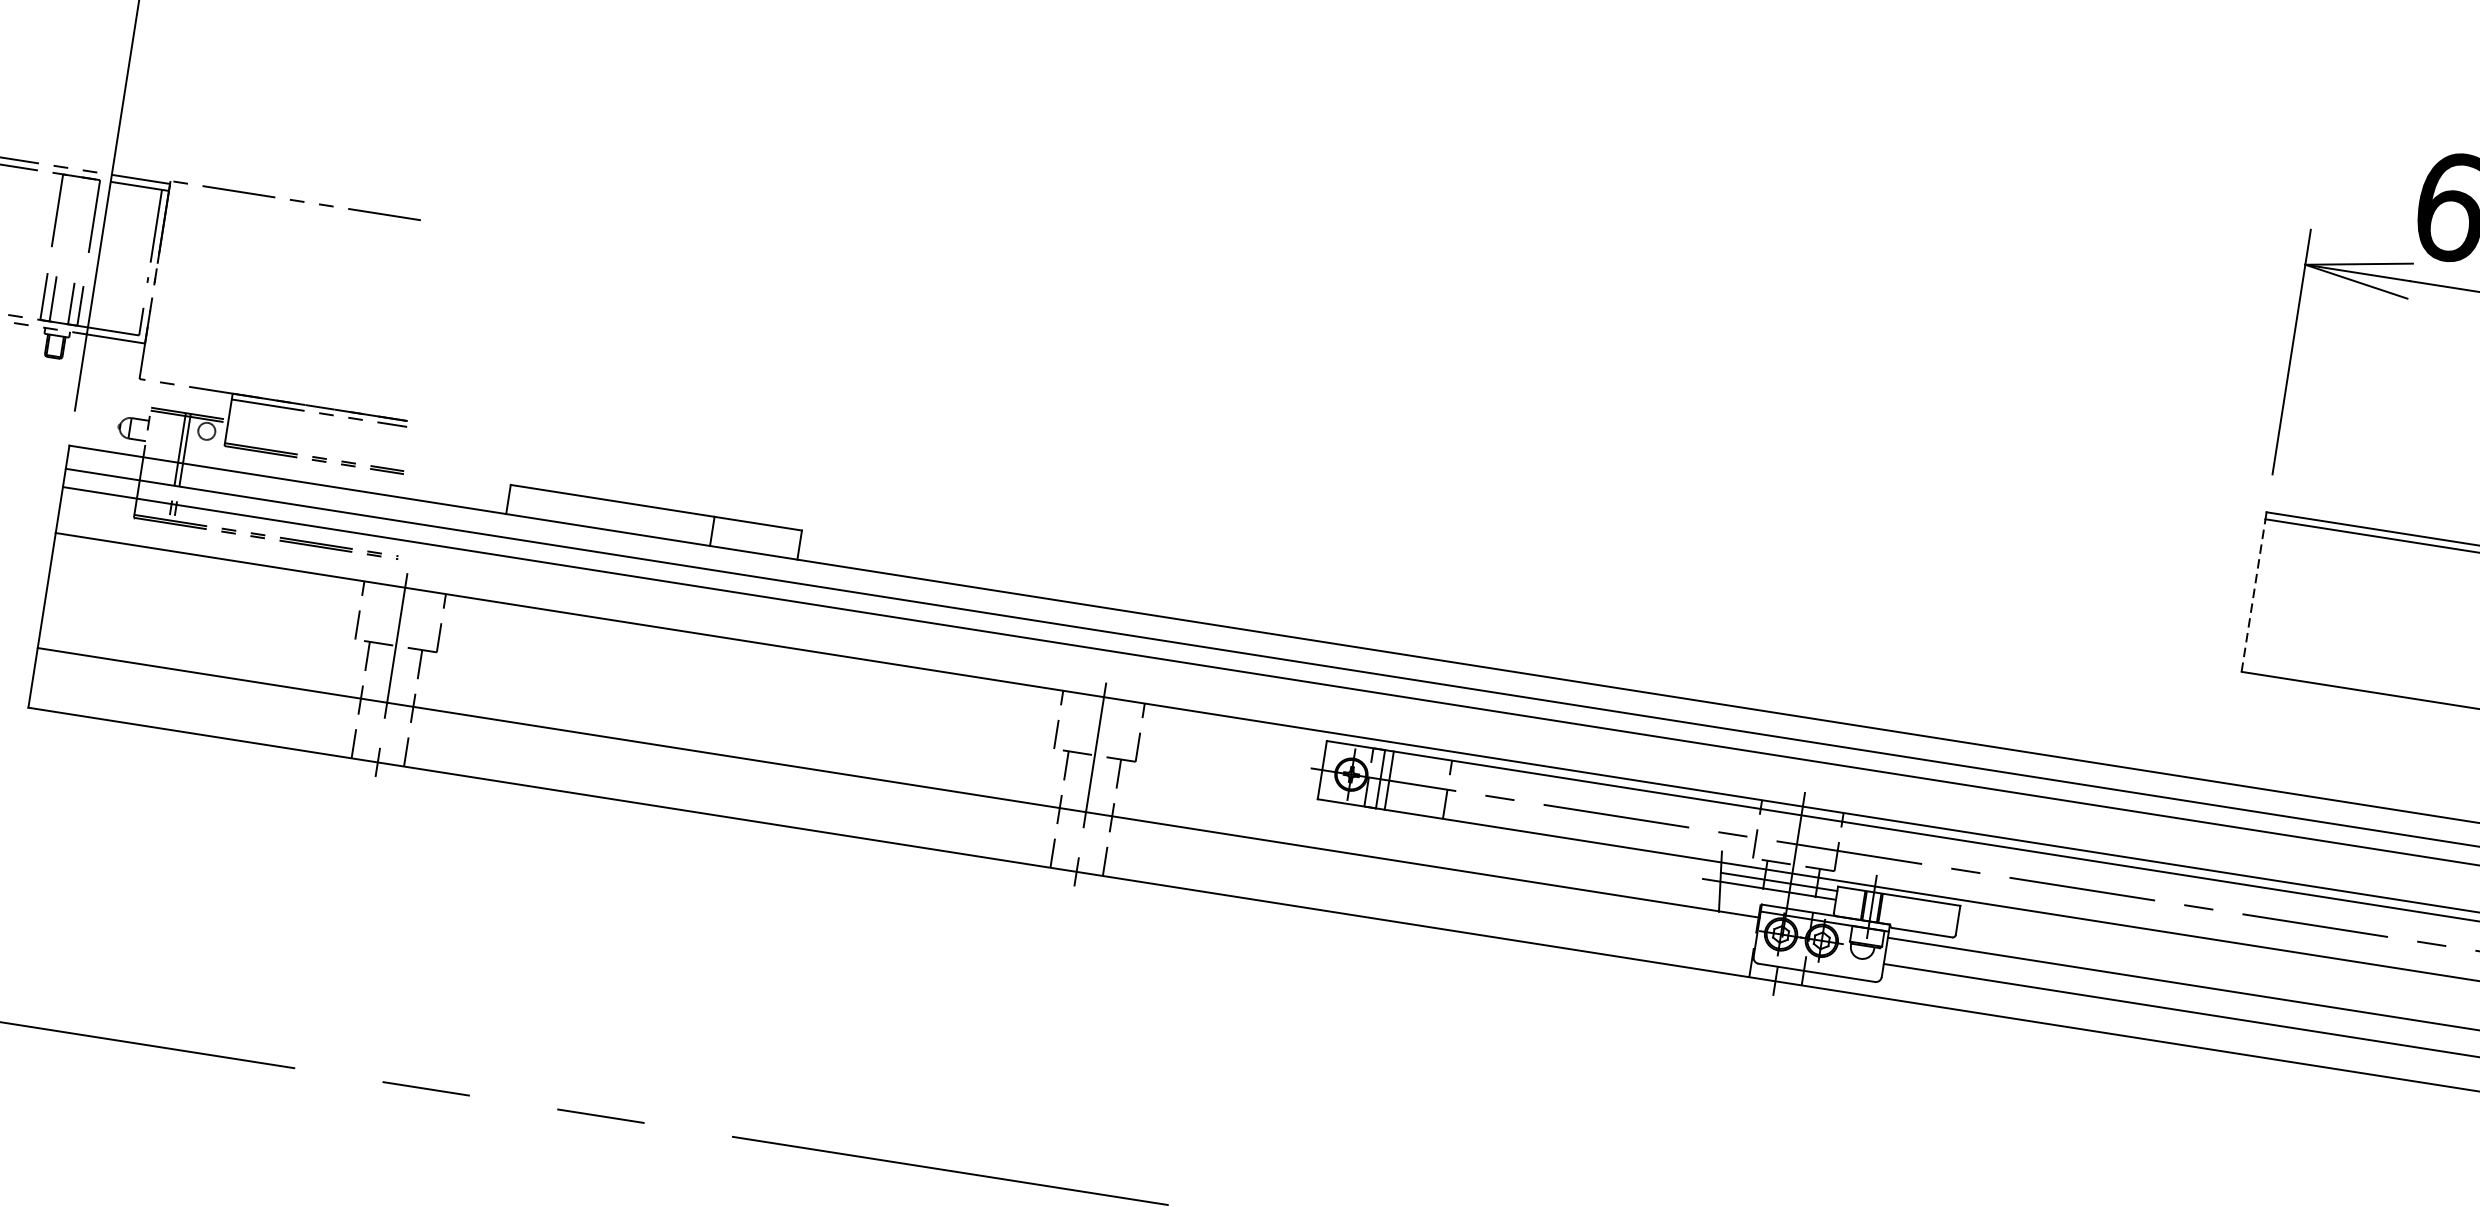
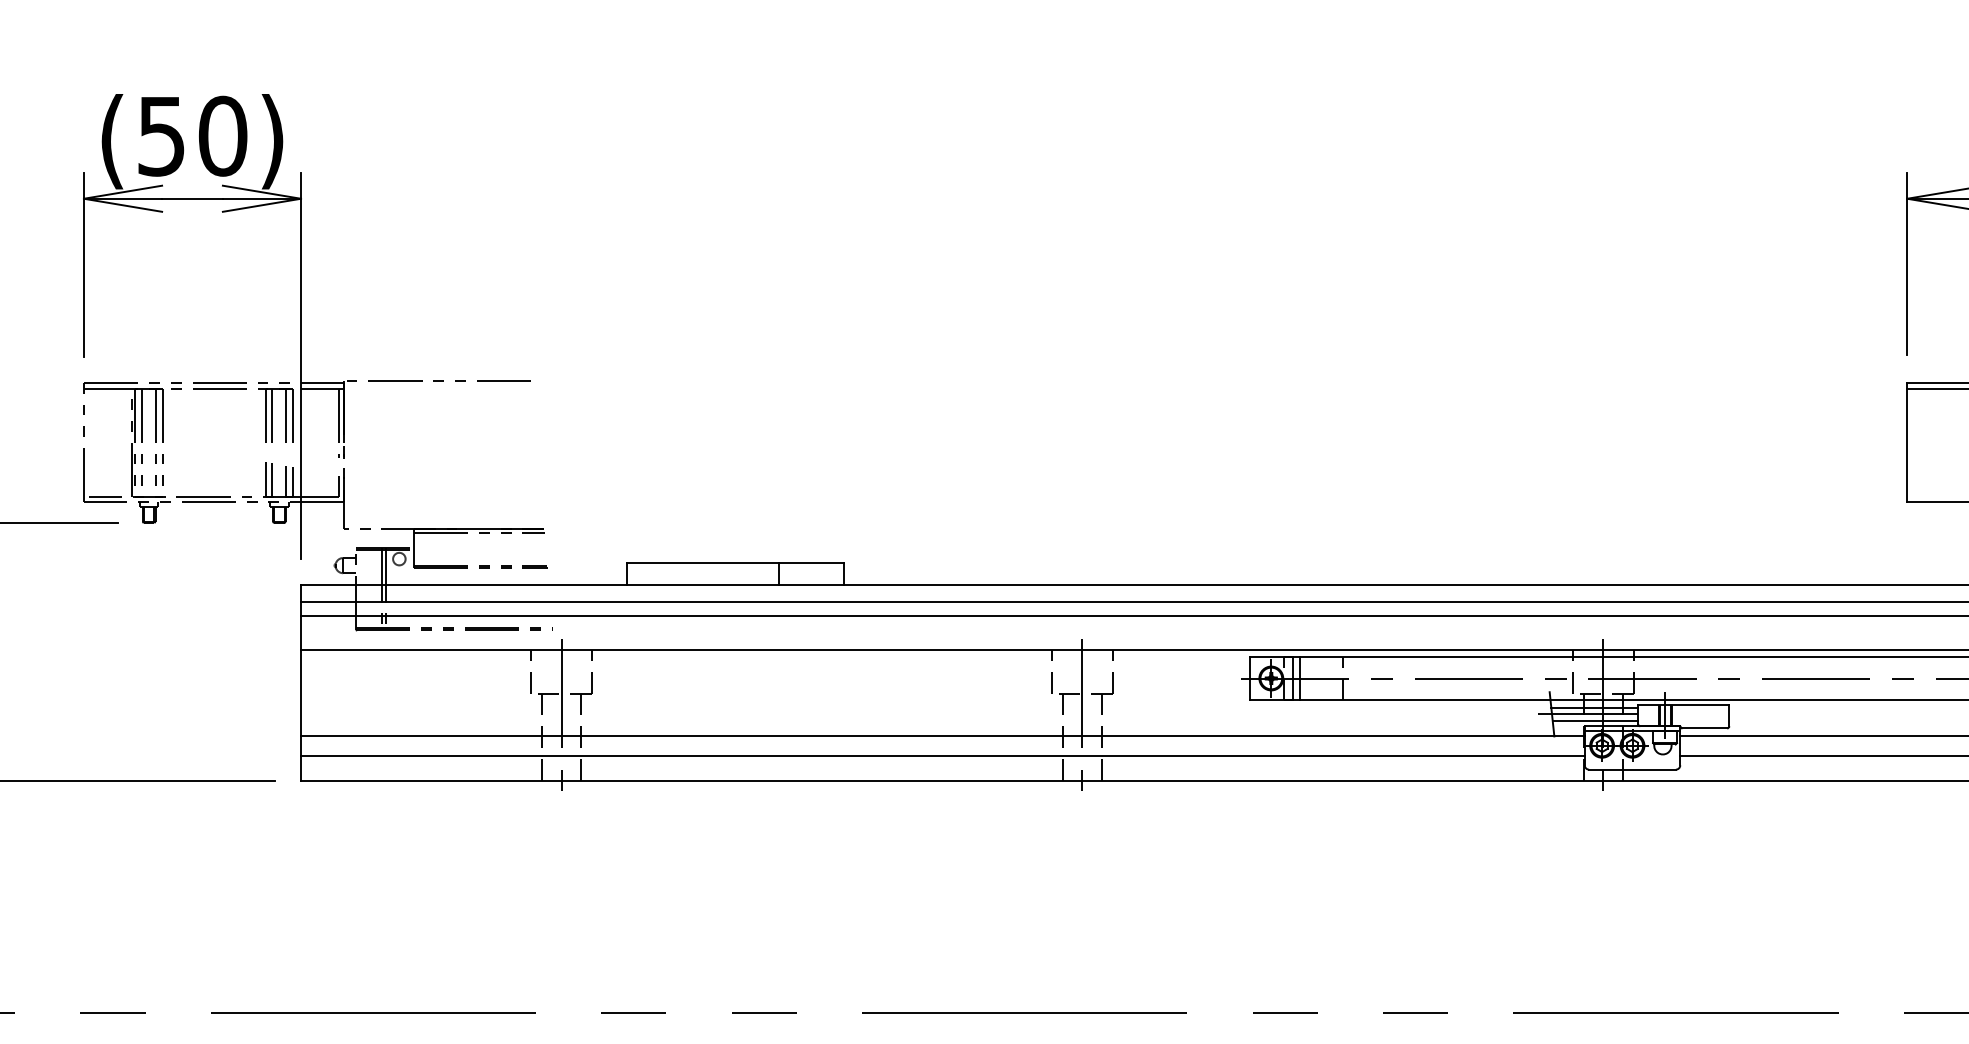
line: (66, 213) -> (272, 416), added
line: (85, 217) -> (286, 417), added
line: (2253, 595) -> (1907, 445), dashed -> solid
line: (894, 808) -> (942, 755), added
line: (1777, 899) -> (1595, 720), added

